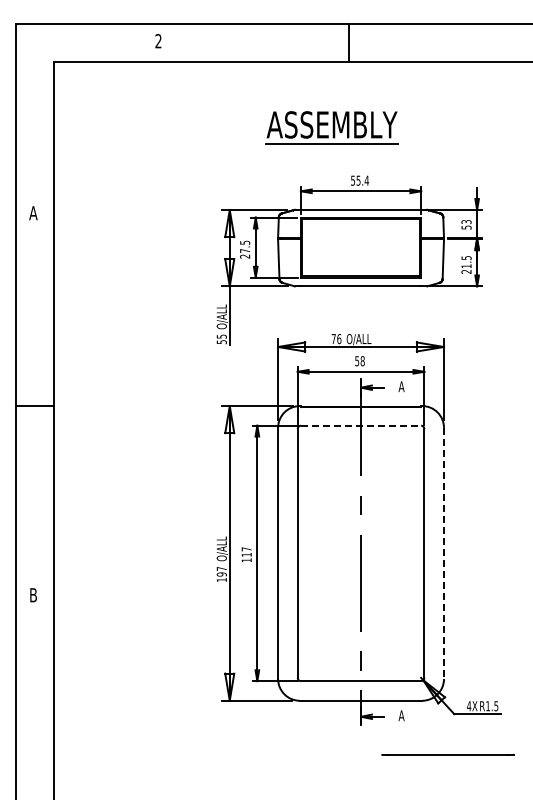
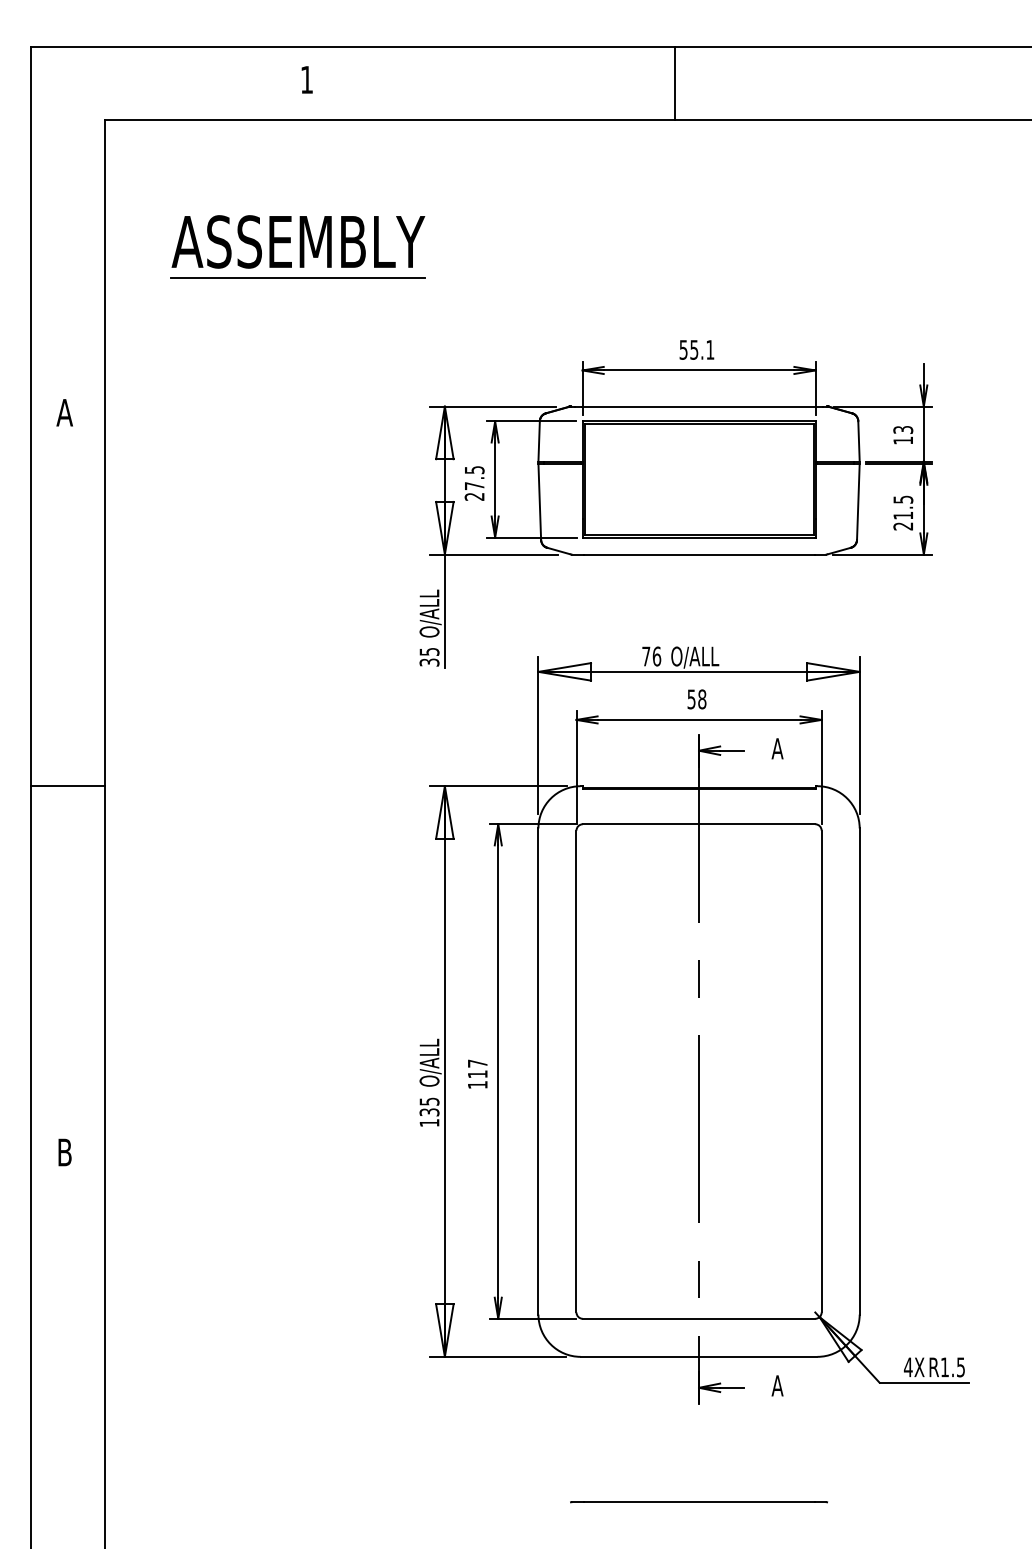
text: (158, 41) -> (306, 80), 2 -> 1
part: (331, 127) -> (297, 246), moved
text: (366, 180) -> (709, 349), 55.4 -> 55.1
text: (466, 227) -> (903, 440), 53 -> 13
text: (220, 341) -> (426, 661), 55 -> 35
line: (361, 425) -> (699, 823), dashed -> solid
line: (444, 553) -> (860, 1071), dashed -> solid
text: (221, 571) -> (428, 1106), 197 -> 135
line: (447, 754) -> (697, 1501), moved

